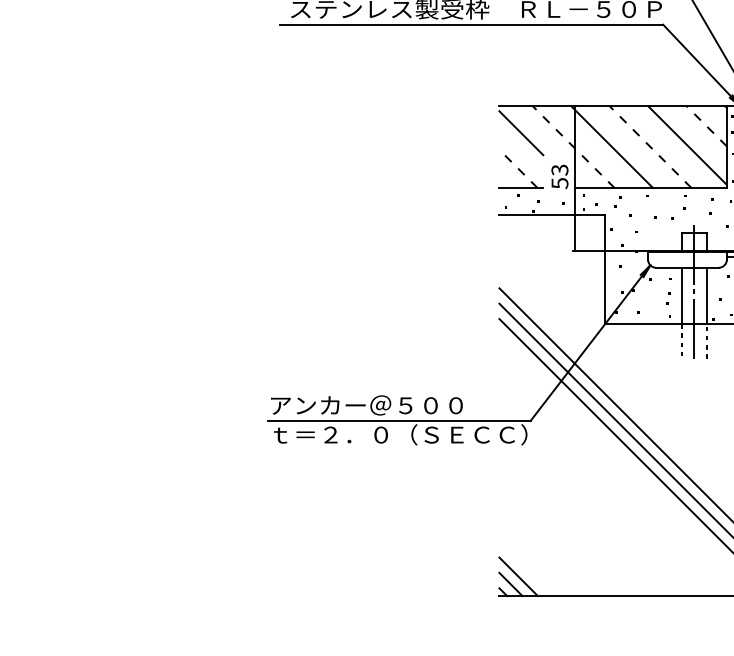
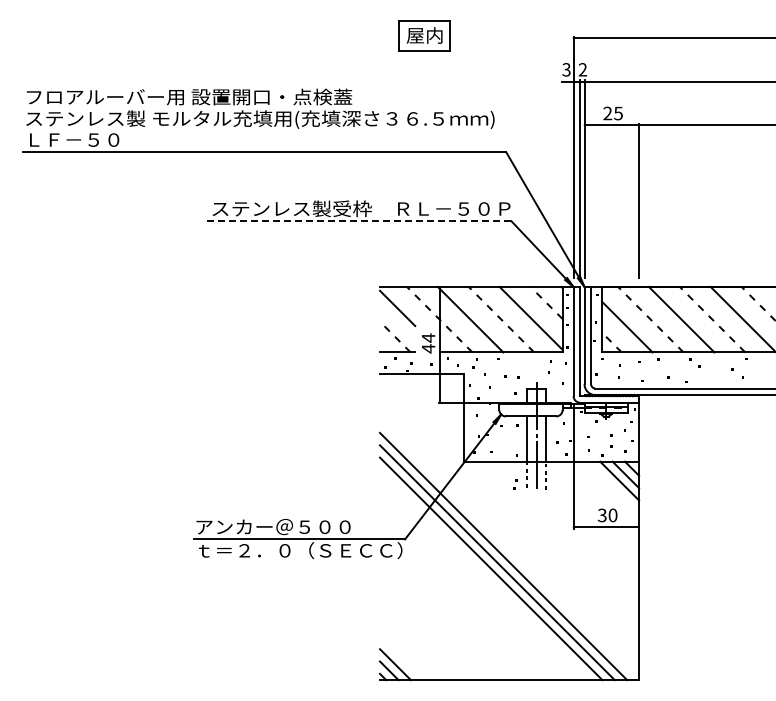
line: (471, 25) -> (357, 221), solid -> dashed
text: (559, 176) -> (428, 343), 53 -> 44
part: (668, 298) -> (515, 484), moved

